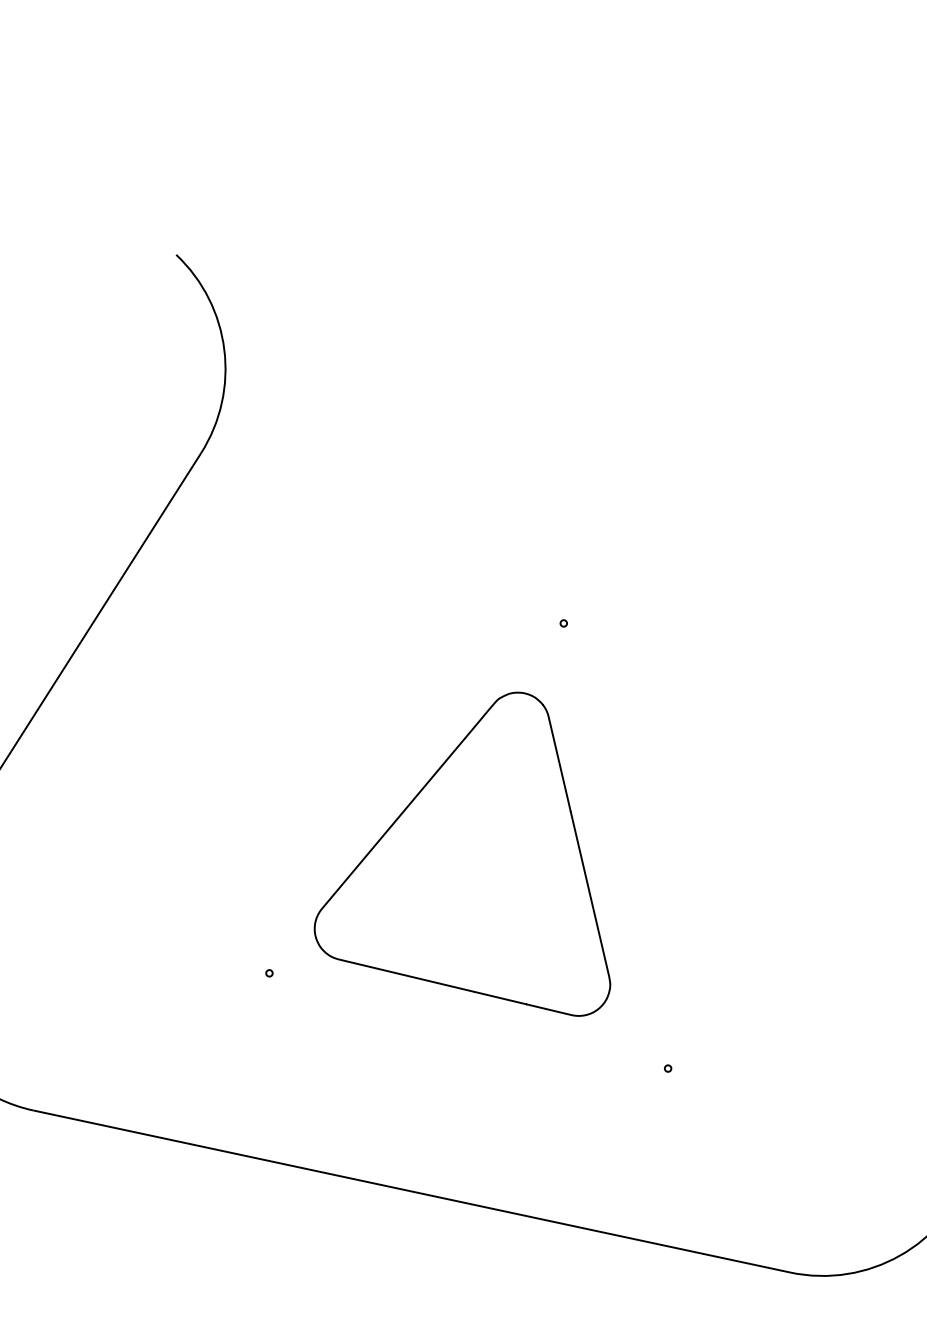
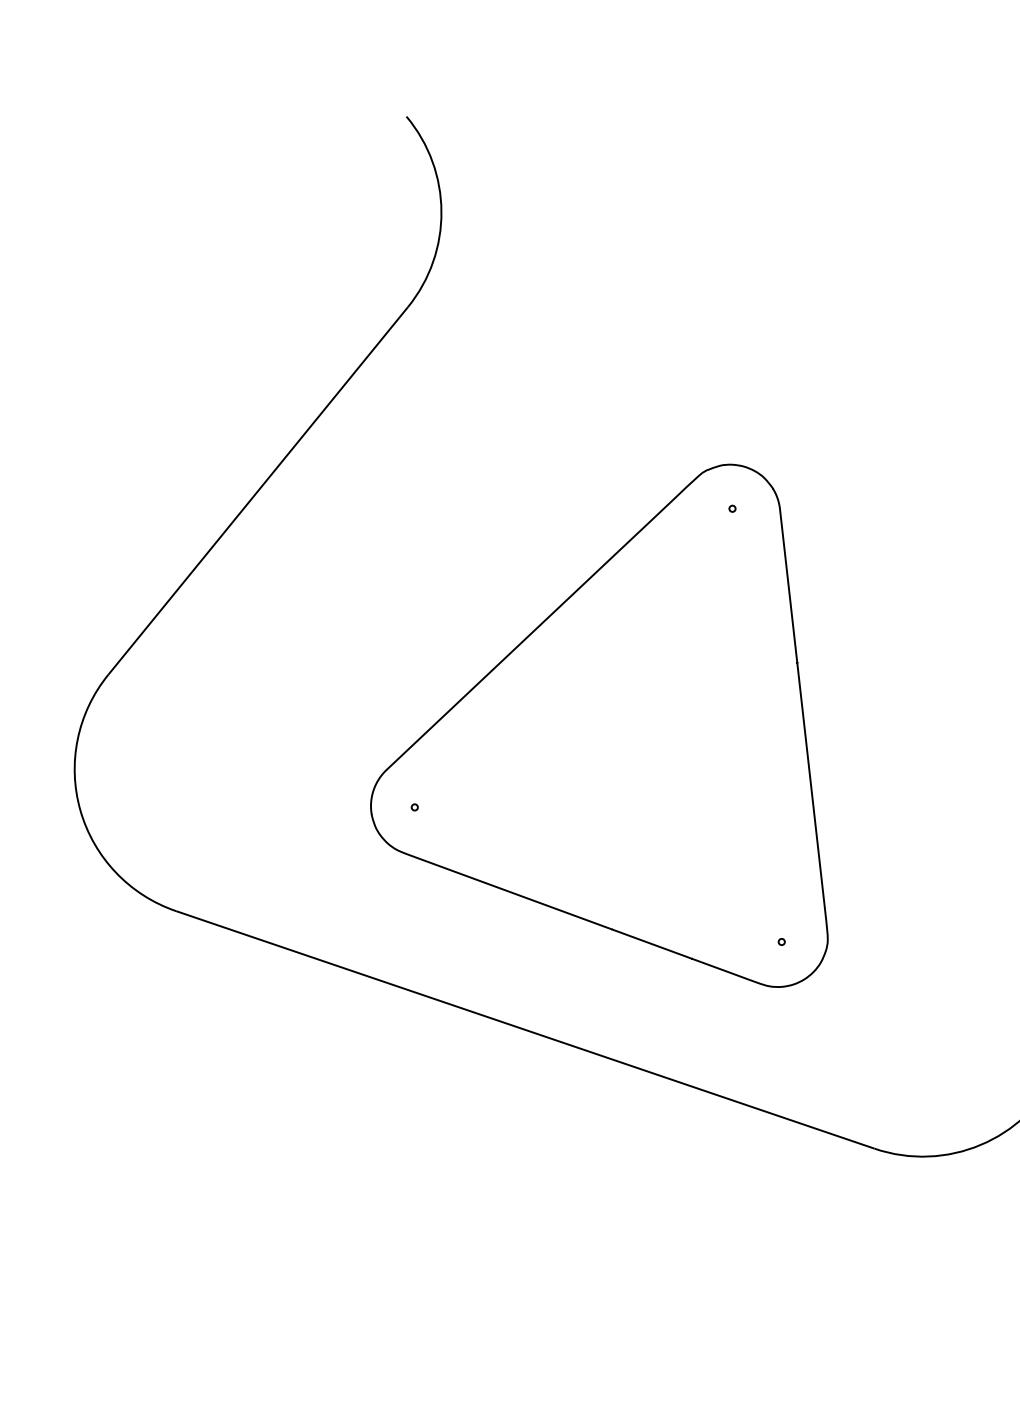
part: (451, 865) -> (599, 725), size x1.67

